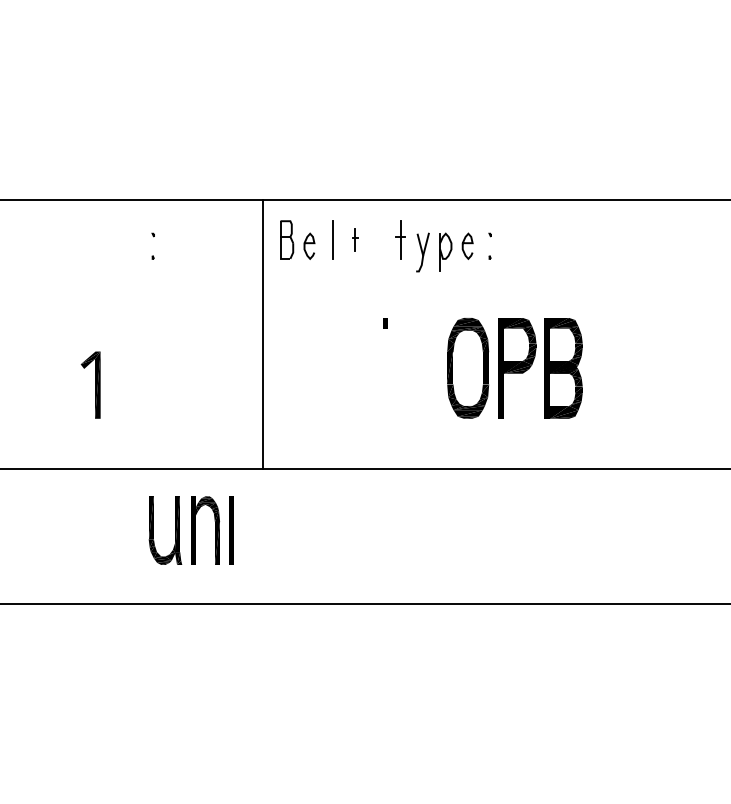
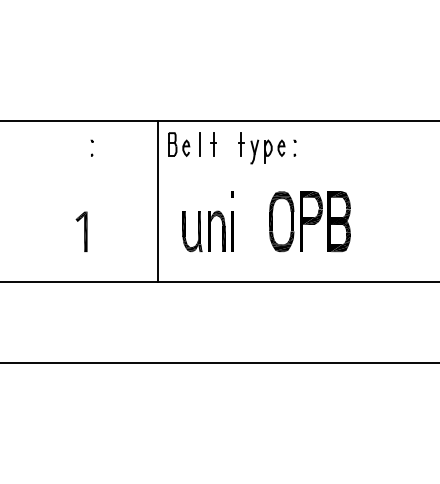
part: (354, 240) -> (213, 144), size x1.67
part: (90, 384) -> (81, 231), moved
part: (190, 529) -> (207, 230), moved

